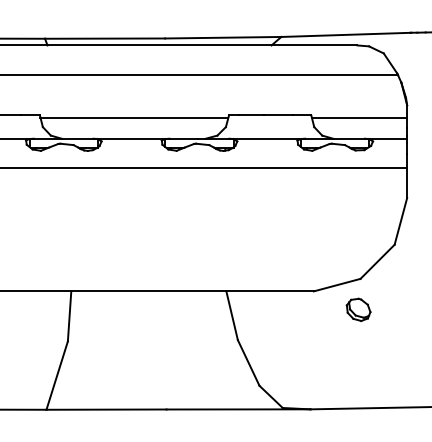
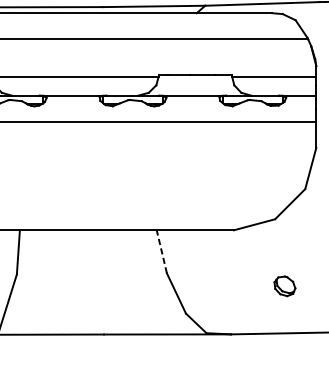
part: (358, 309) -> (284, 285), moved
line: (232, 315) -> (162, 251), solid -> dashed

